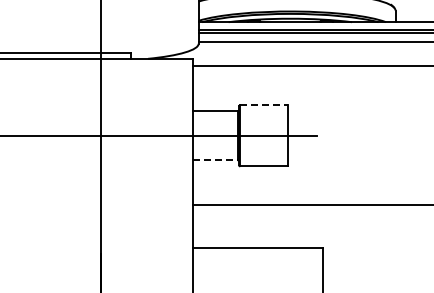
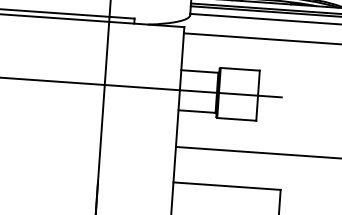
line: (264, 105) -> (240, 69), dashed -> solid
line: (215, 160) -> (197, 111), dashed -> solid

